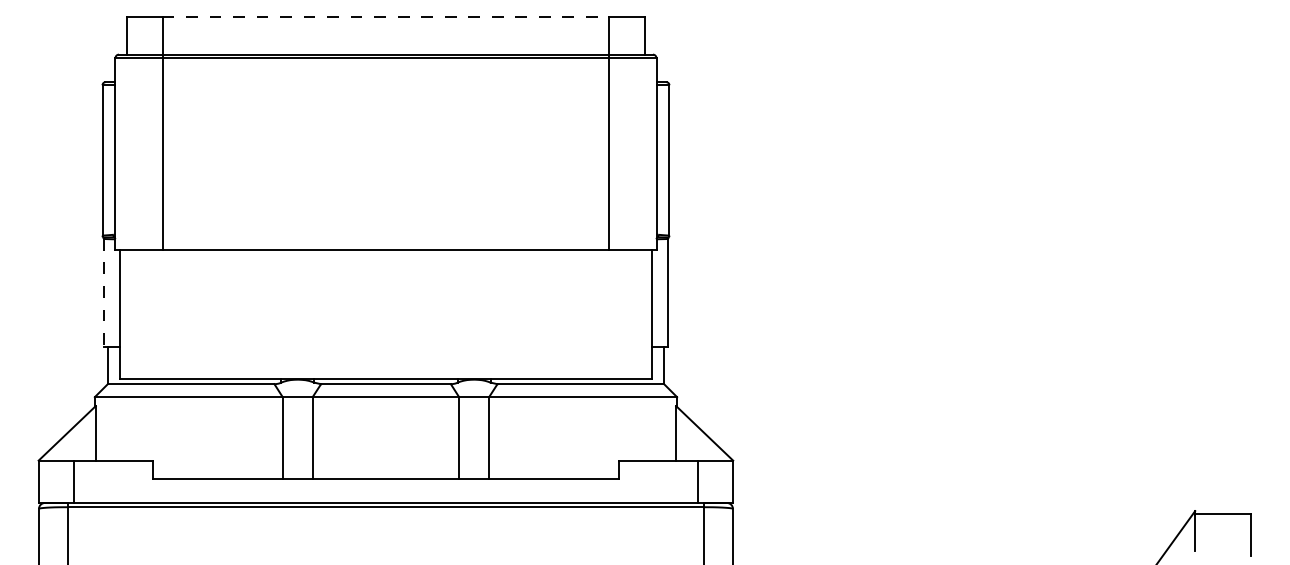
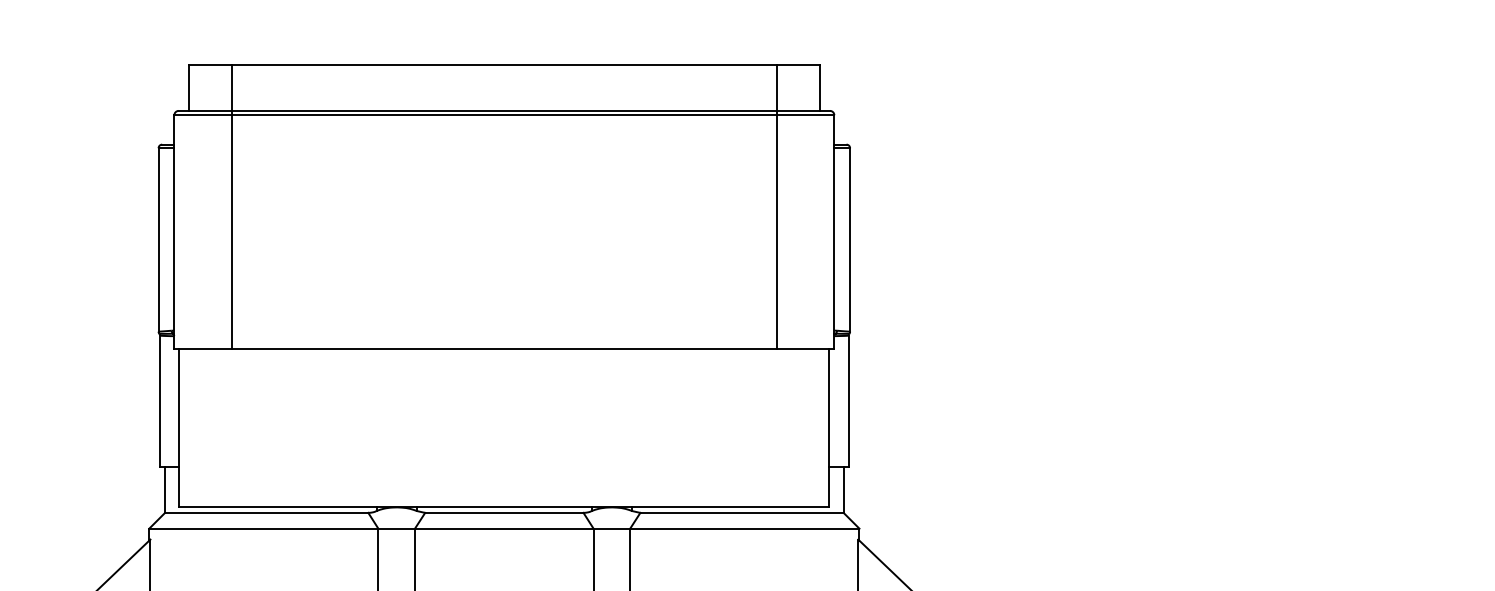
line: (386, 16) -> (504, 64), dashed -> solid
line: (103, 292) -> (159, 401), dashed -> solid

